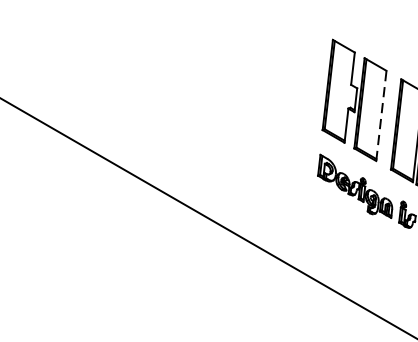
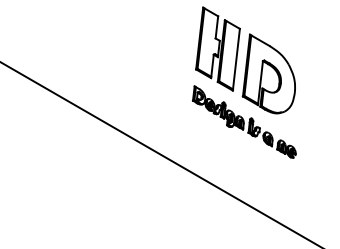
line: (381, 115) -> (236, 59), dashed -> solid

